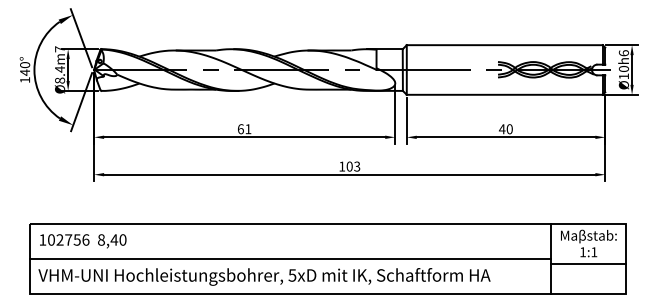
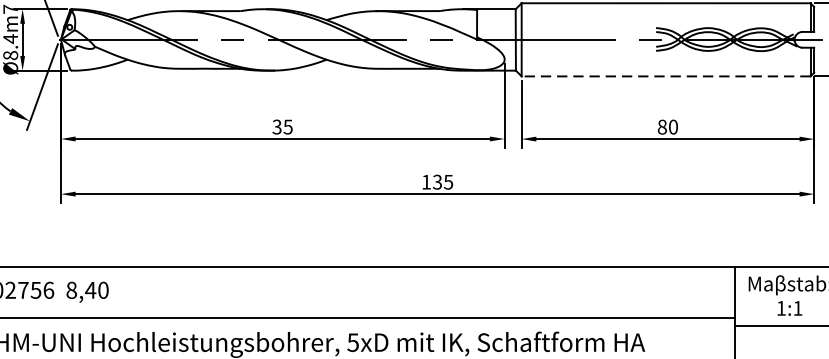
line: (504, 94) -> (665, 75), solid -> dashed
text: (244, 129) -> (282, 127), 61 -> 35
text: (502, 129) -> (662, 127), 40 -> 80
text: (353, 166) -> (443, 182), 103 -> 135

